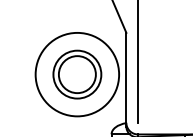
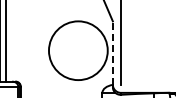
part: (77, 74) -> (78, 50), removed
line: (125, 78) -> (112, 53), solid -> dashed

